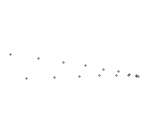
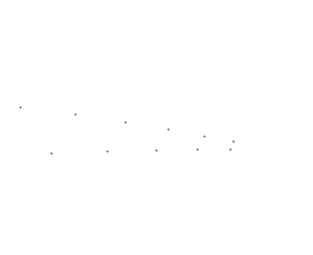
part: (133, 75) -> (264, 149), removed

